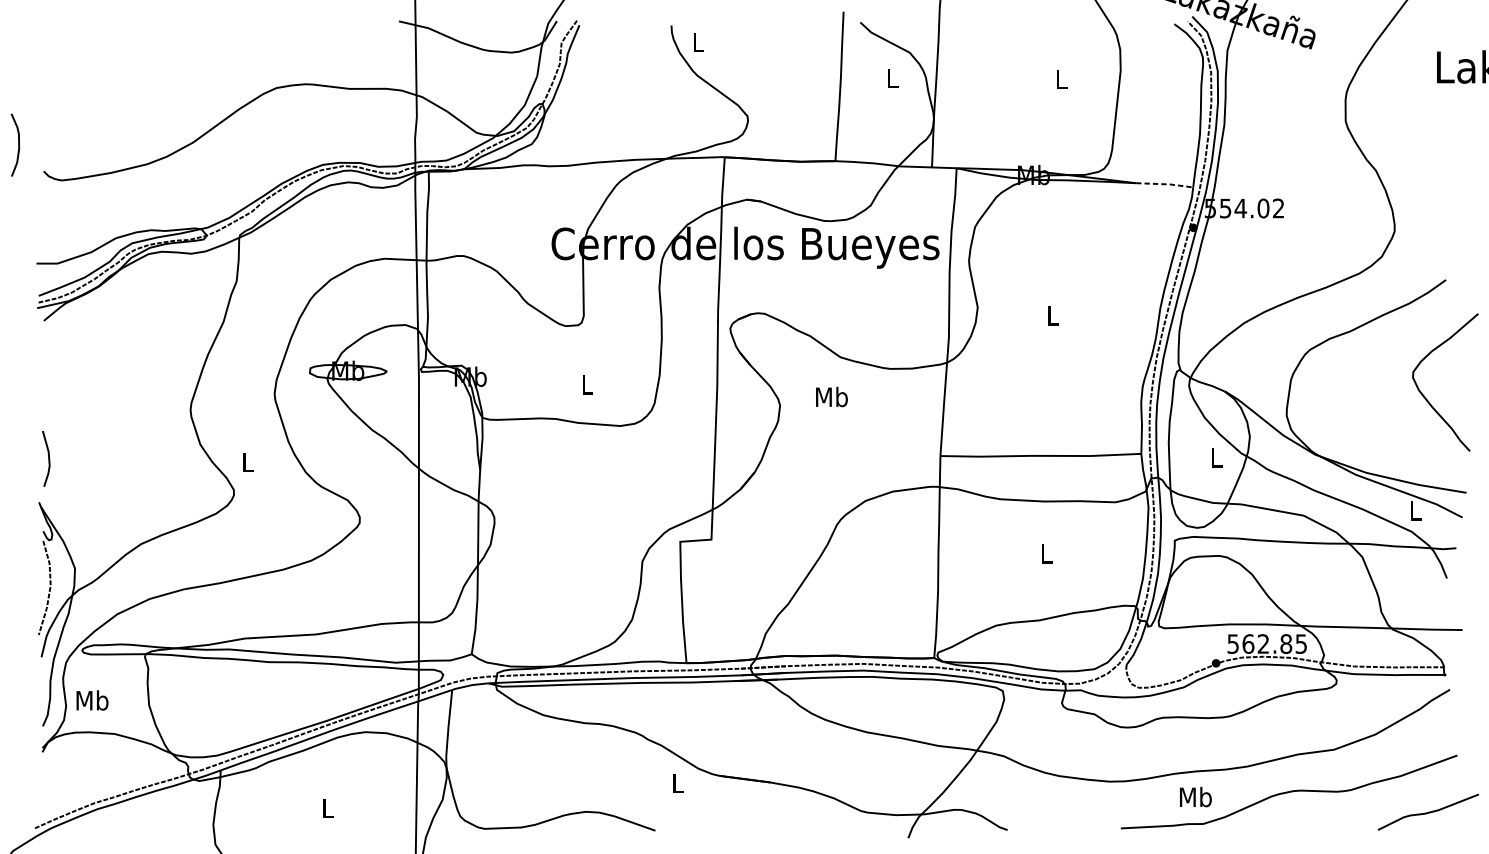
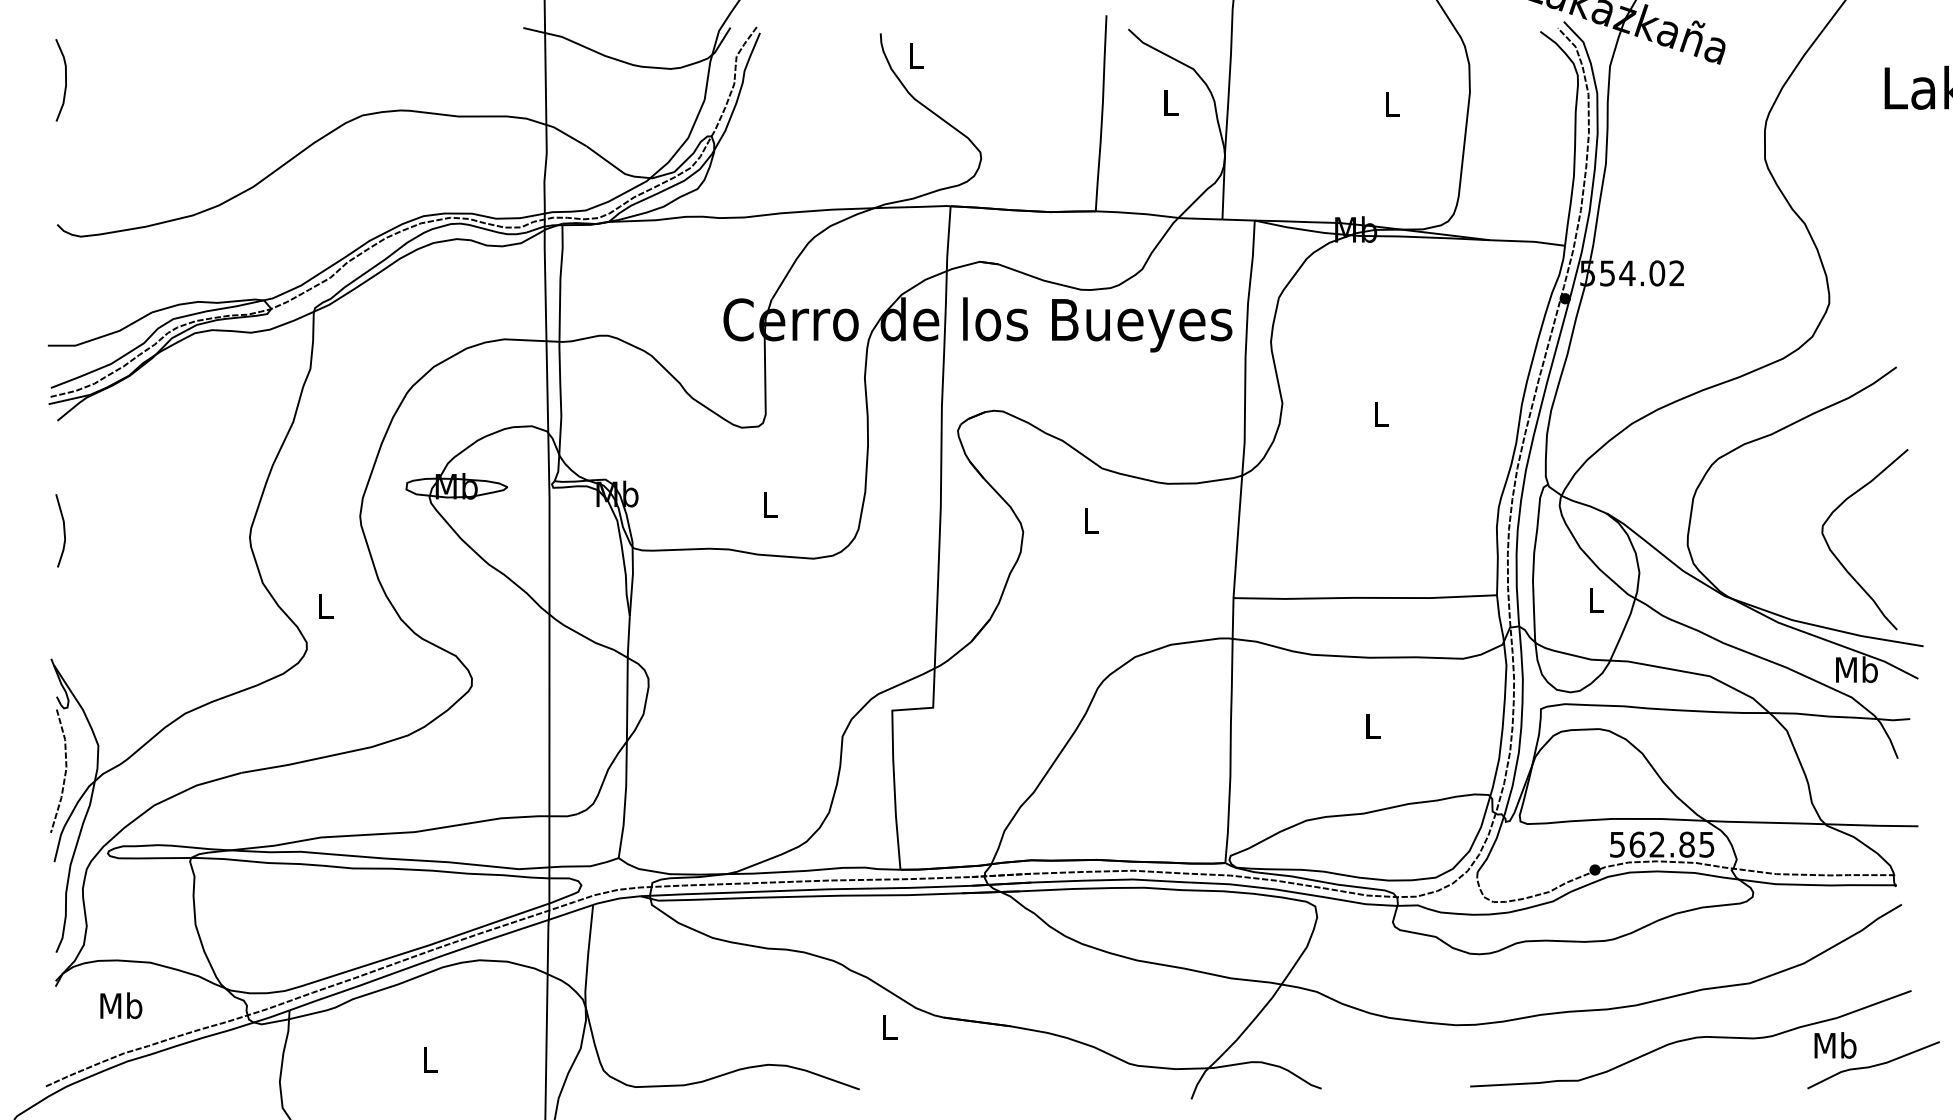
curve: (18, 145) -> (65, 80), moved
line: (1165, 184) -> (1528, 241), dashed -> solid
text: (832, 396) -> (1091, 520), Mb -> L
curve: (1425, 396) -> (1838, 558), moved
line: (48, 458) -> (63, 530), moved
text: (1415, 510) -> (1856, 669), L -> Mb
text: (92, 700) -> (121, 1005), moved
text: (1195, 797) -> (1835, 1045), moved

